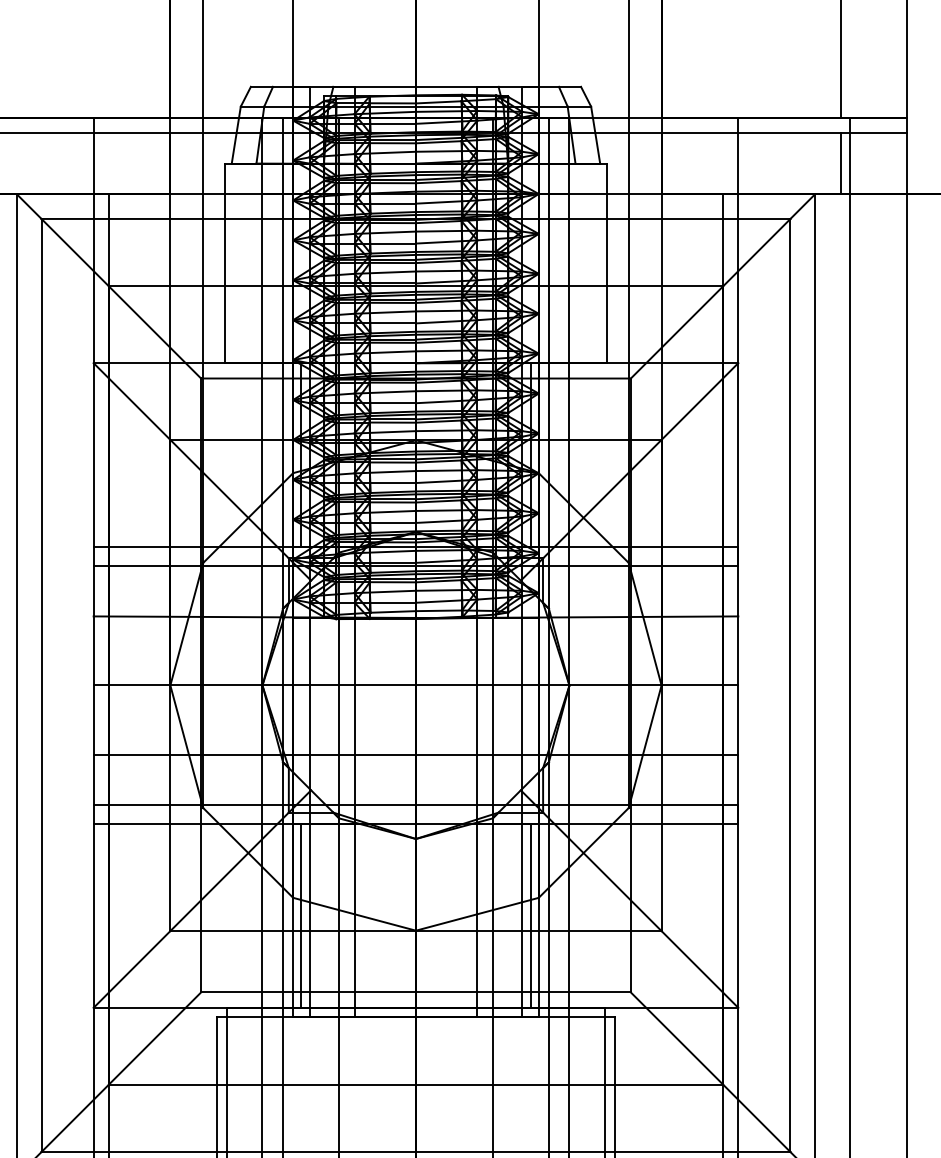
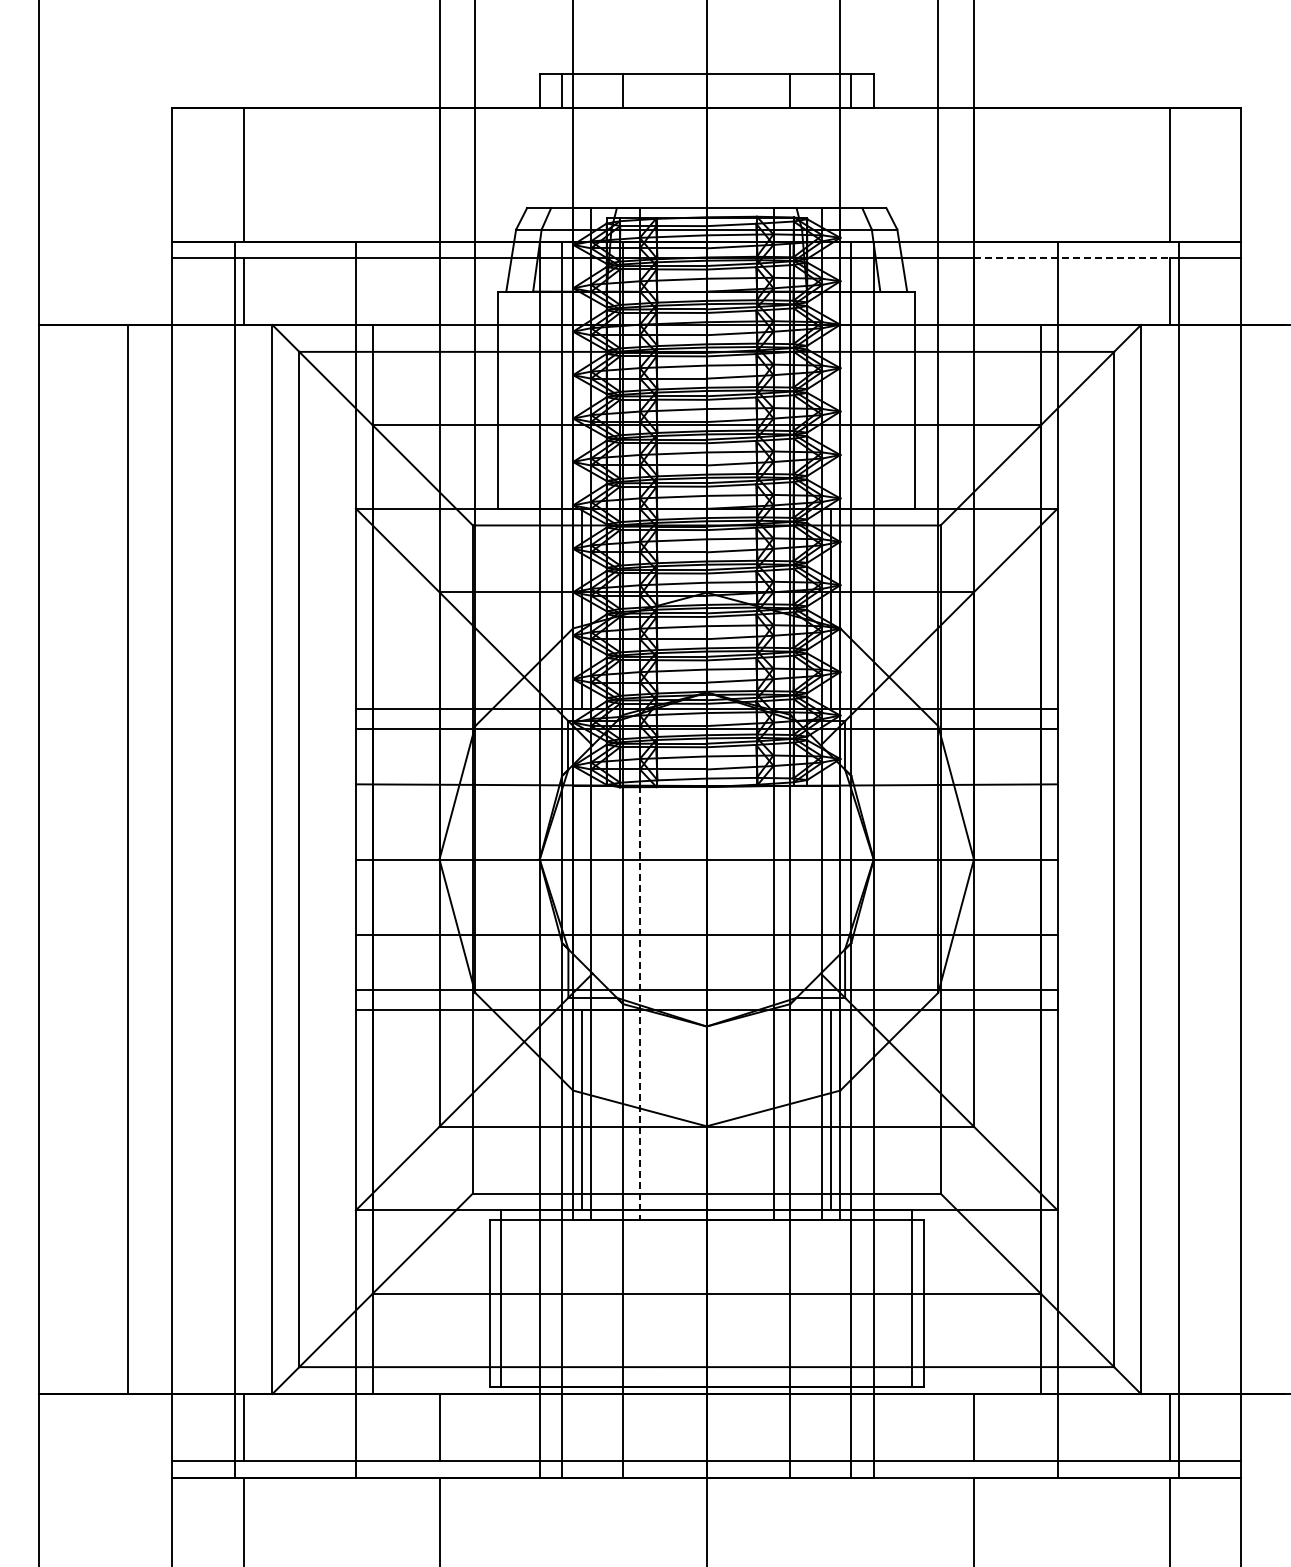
line: (751, 133) -> (1071, 258), solid -> dashed
line: (354, 817) -> (639, 1003), solid -> dashed

